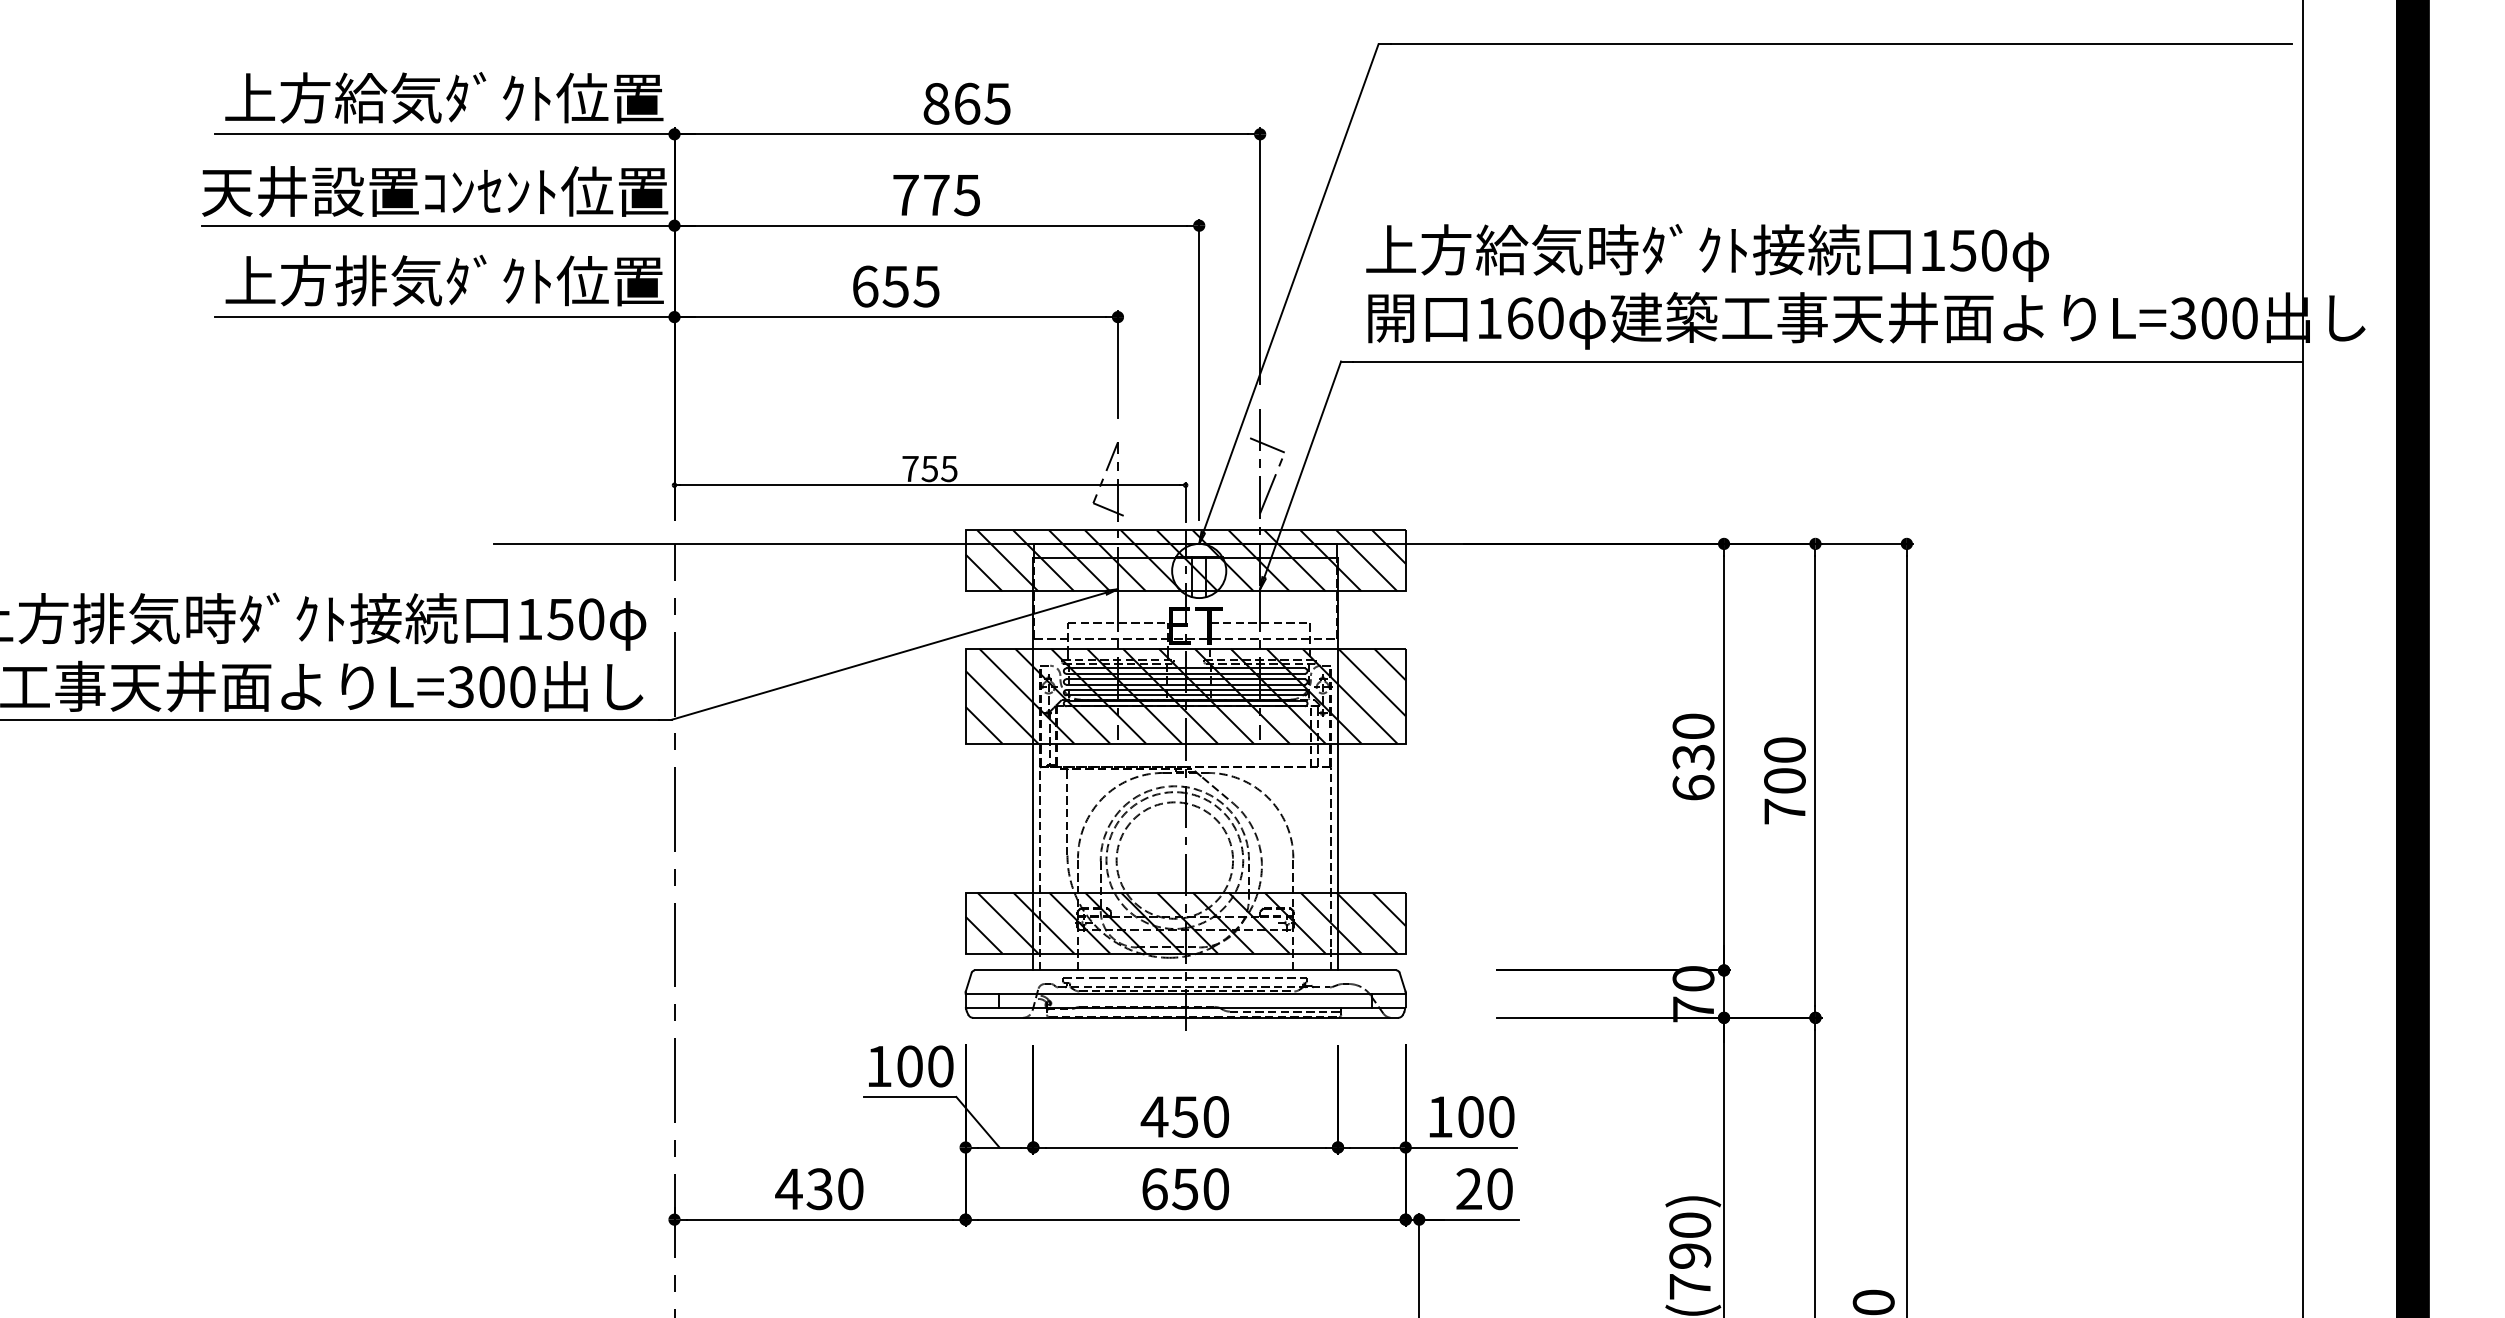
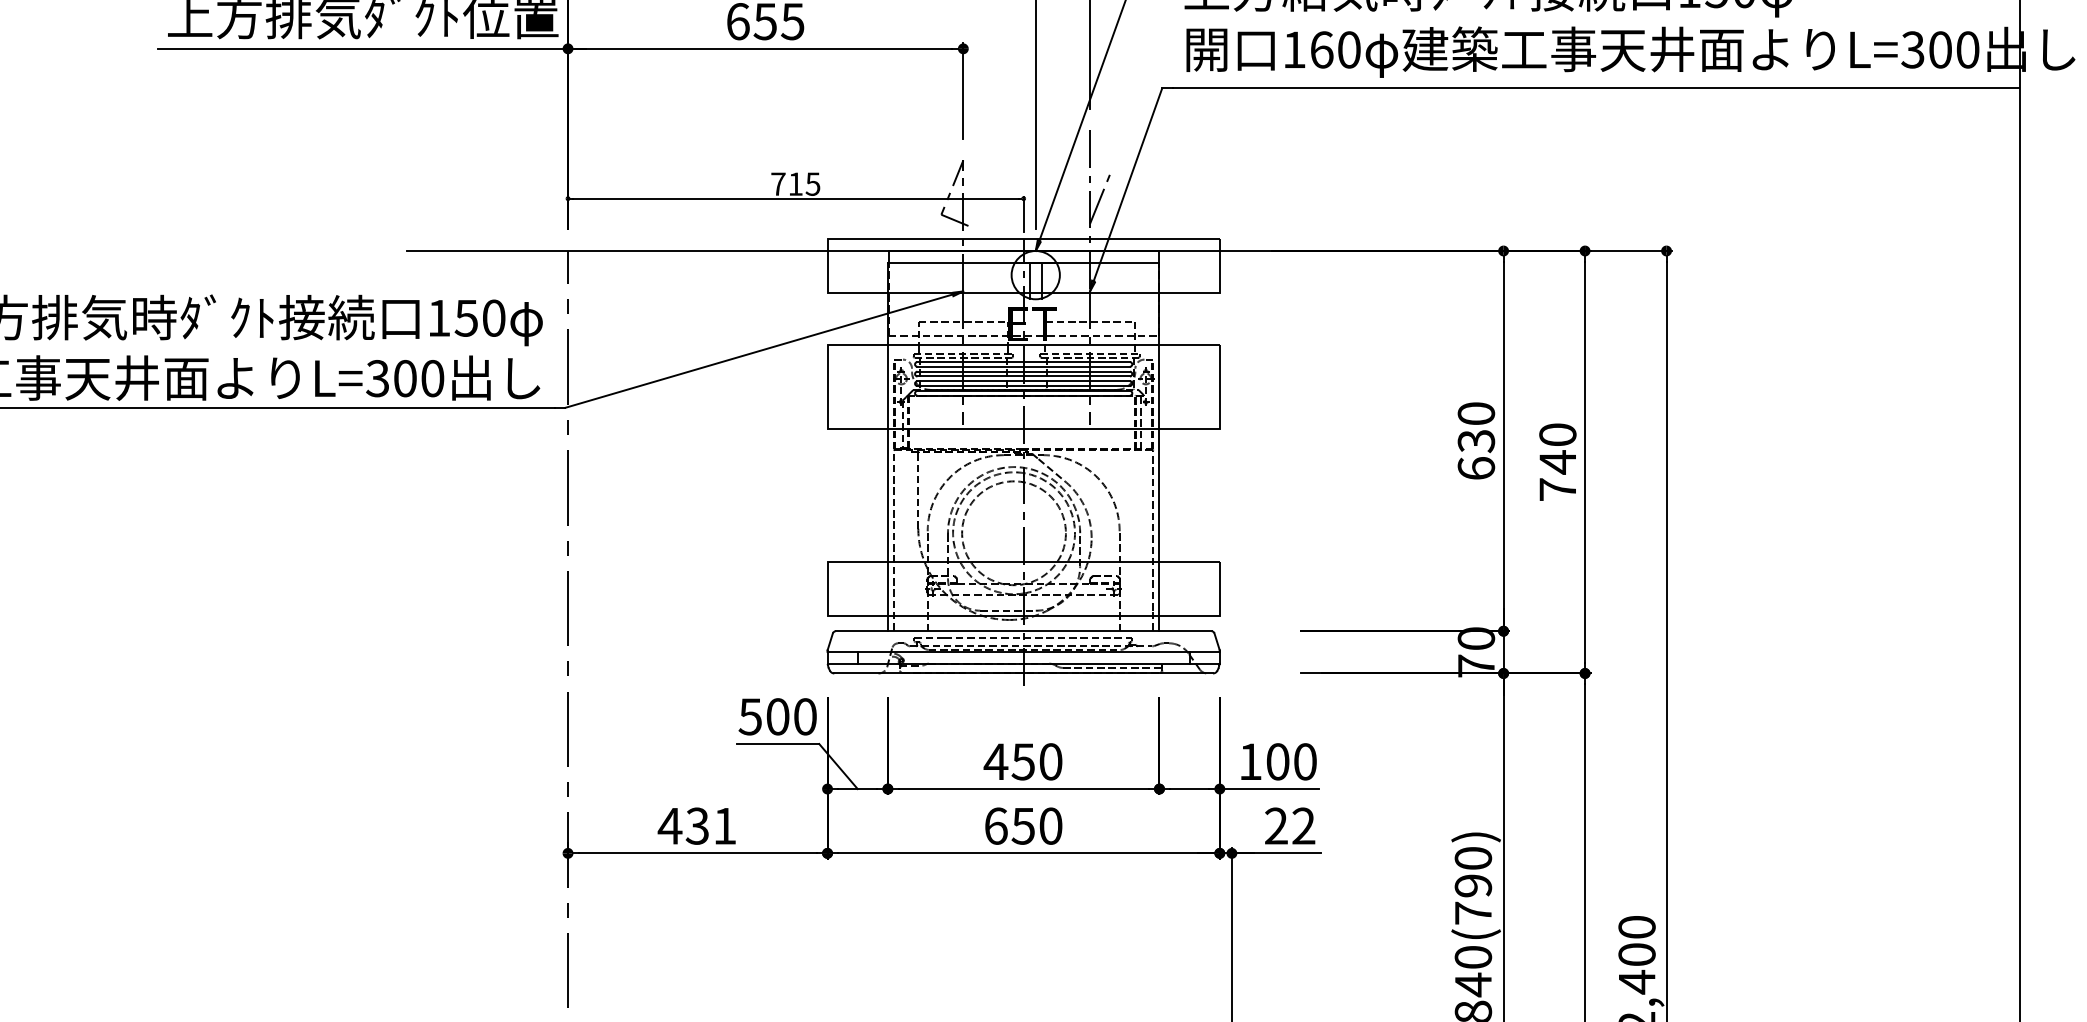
line: (1267, 445) -> (1096, 163), removed
text: (929, 469) -> (795, 184), 755 -> 715
hatch: (1185, 560) -> (1023, 265), removed
hatch: (1185, 695) -> (1023, 386), removed
text: (1784, 781) -> (1557, 462), 700 -> 740
hatch: (1185, 922) -> (1023, 588), removed
text: (878, 1066) -> (749, 716), 100 -> 500
text: (850, 1189) -> (724, 826), 430 -> 431
text: (1499, 1189) -> (1303, 826), 20 -> 22

